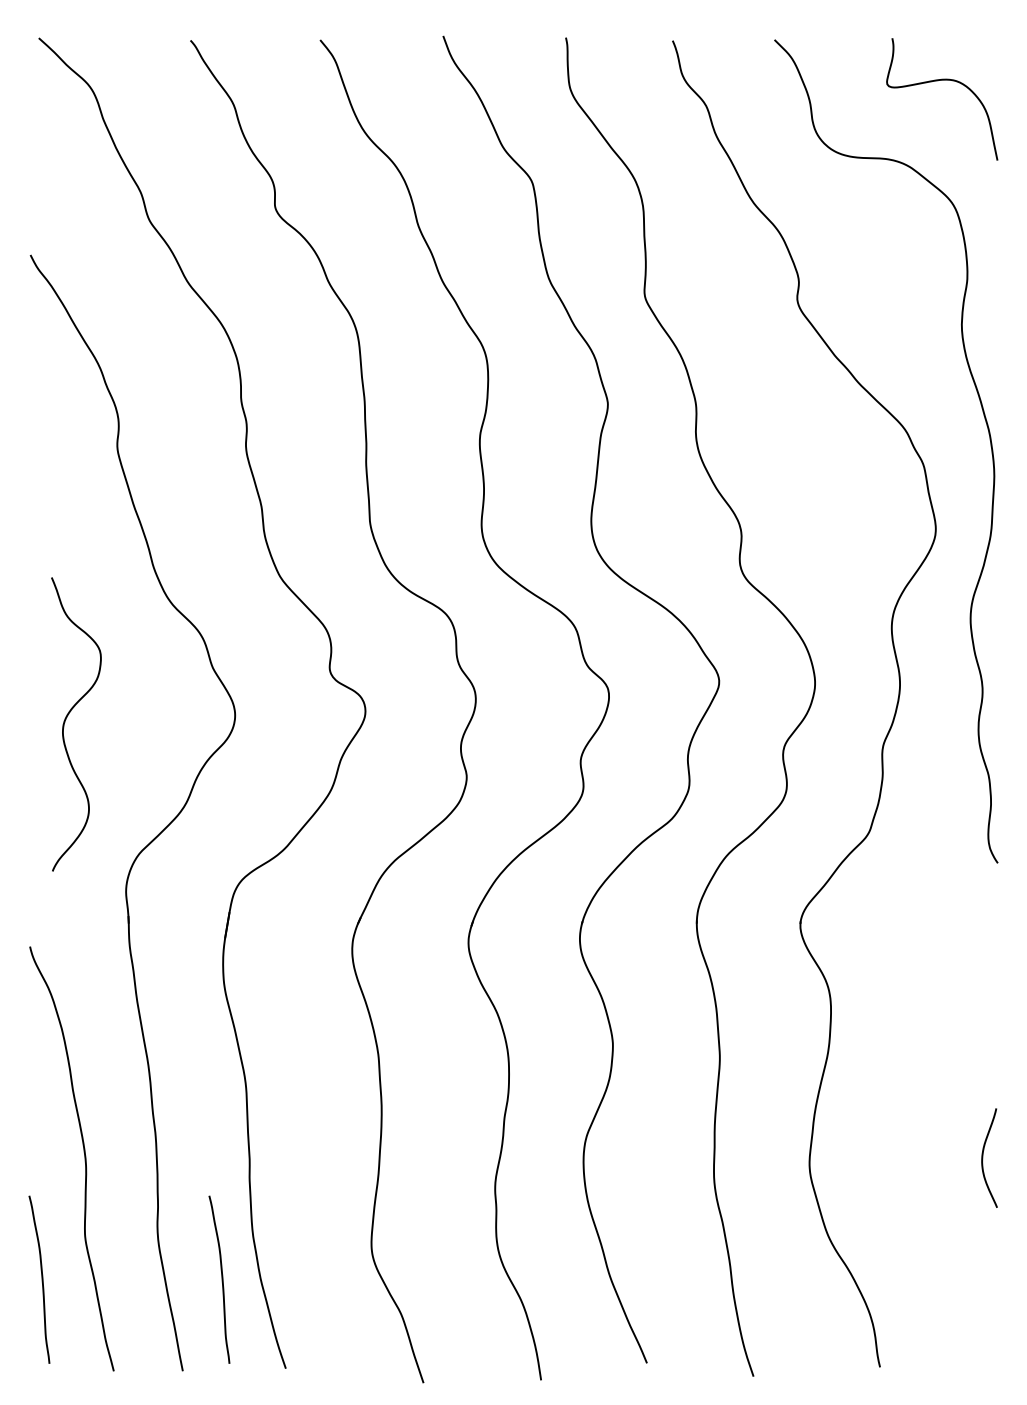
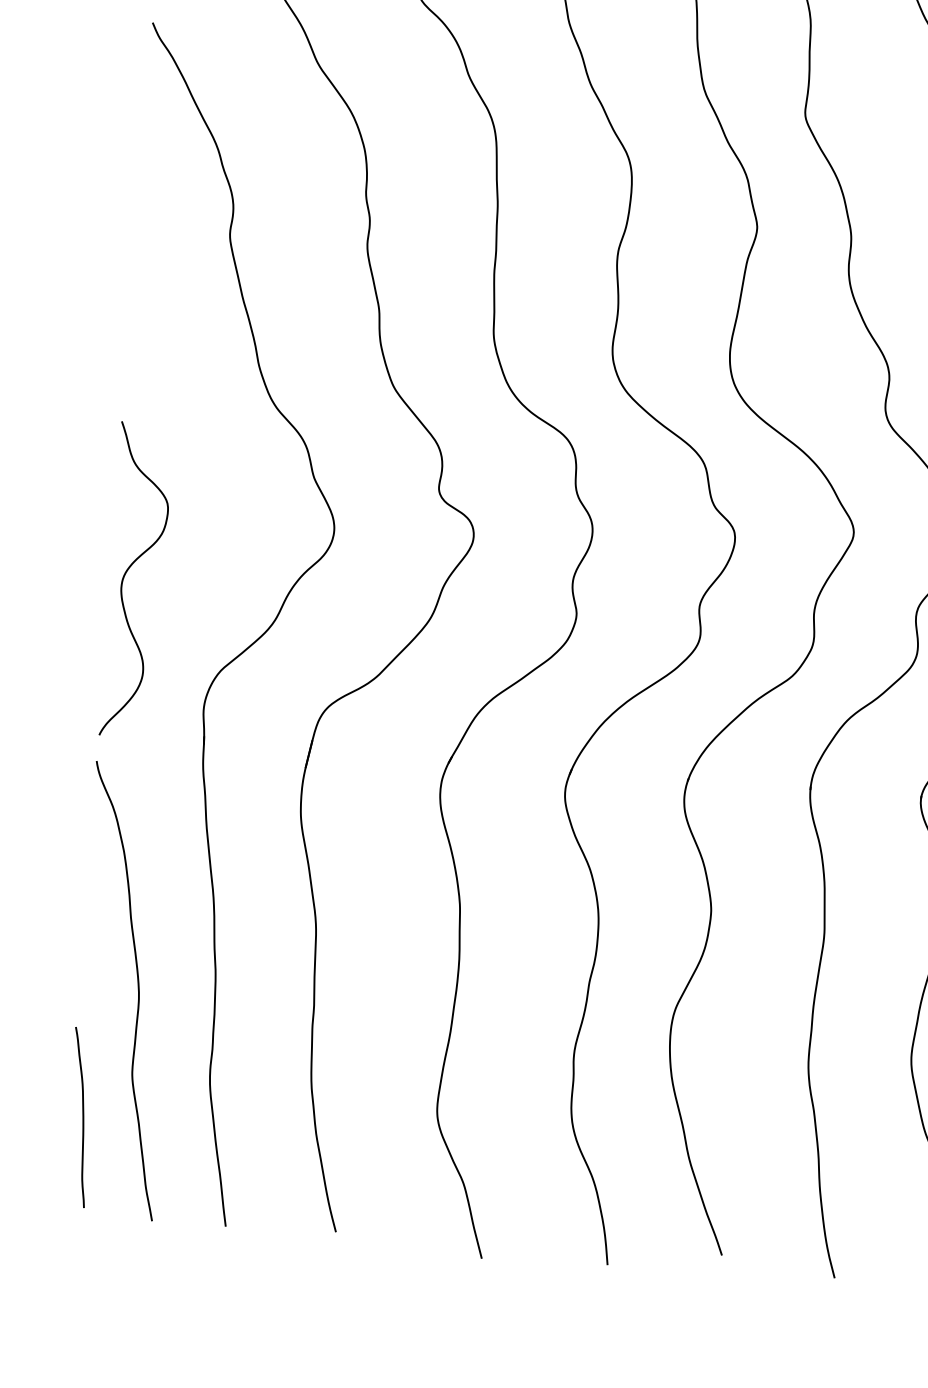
curve: (66, 719) -> (126, 574), moved
curve: (221, 1279) -> (274, 1131), removed

